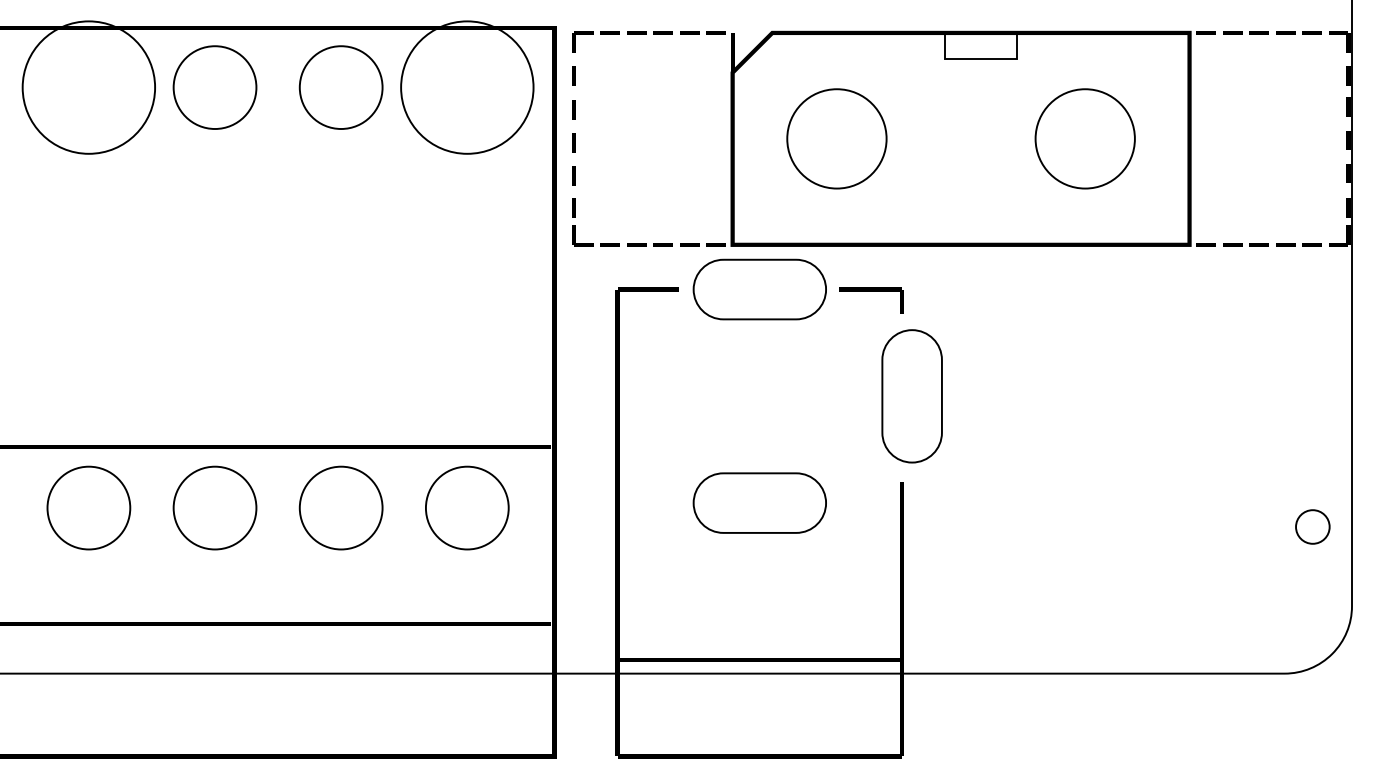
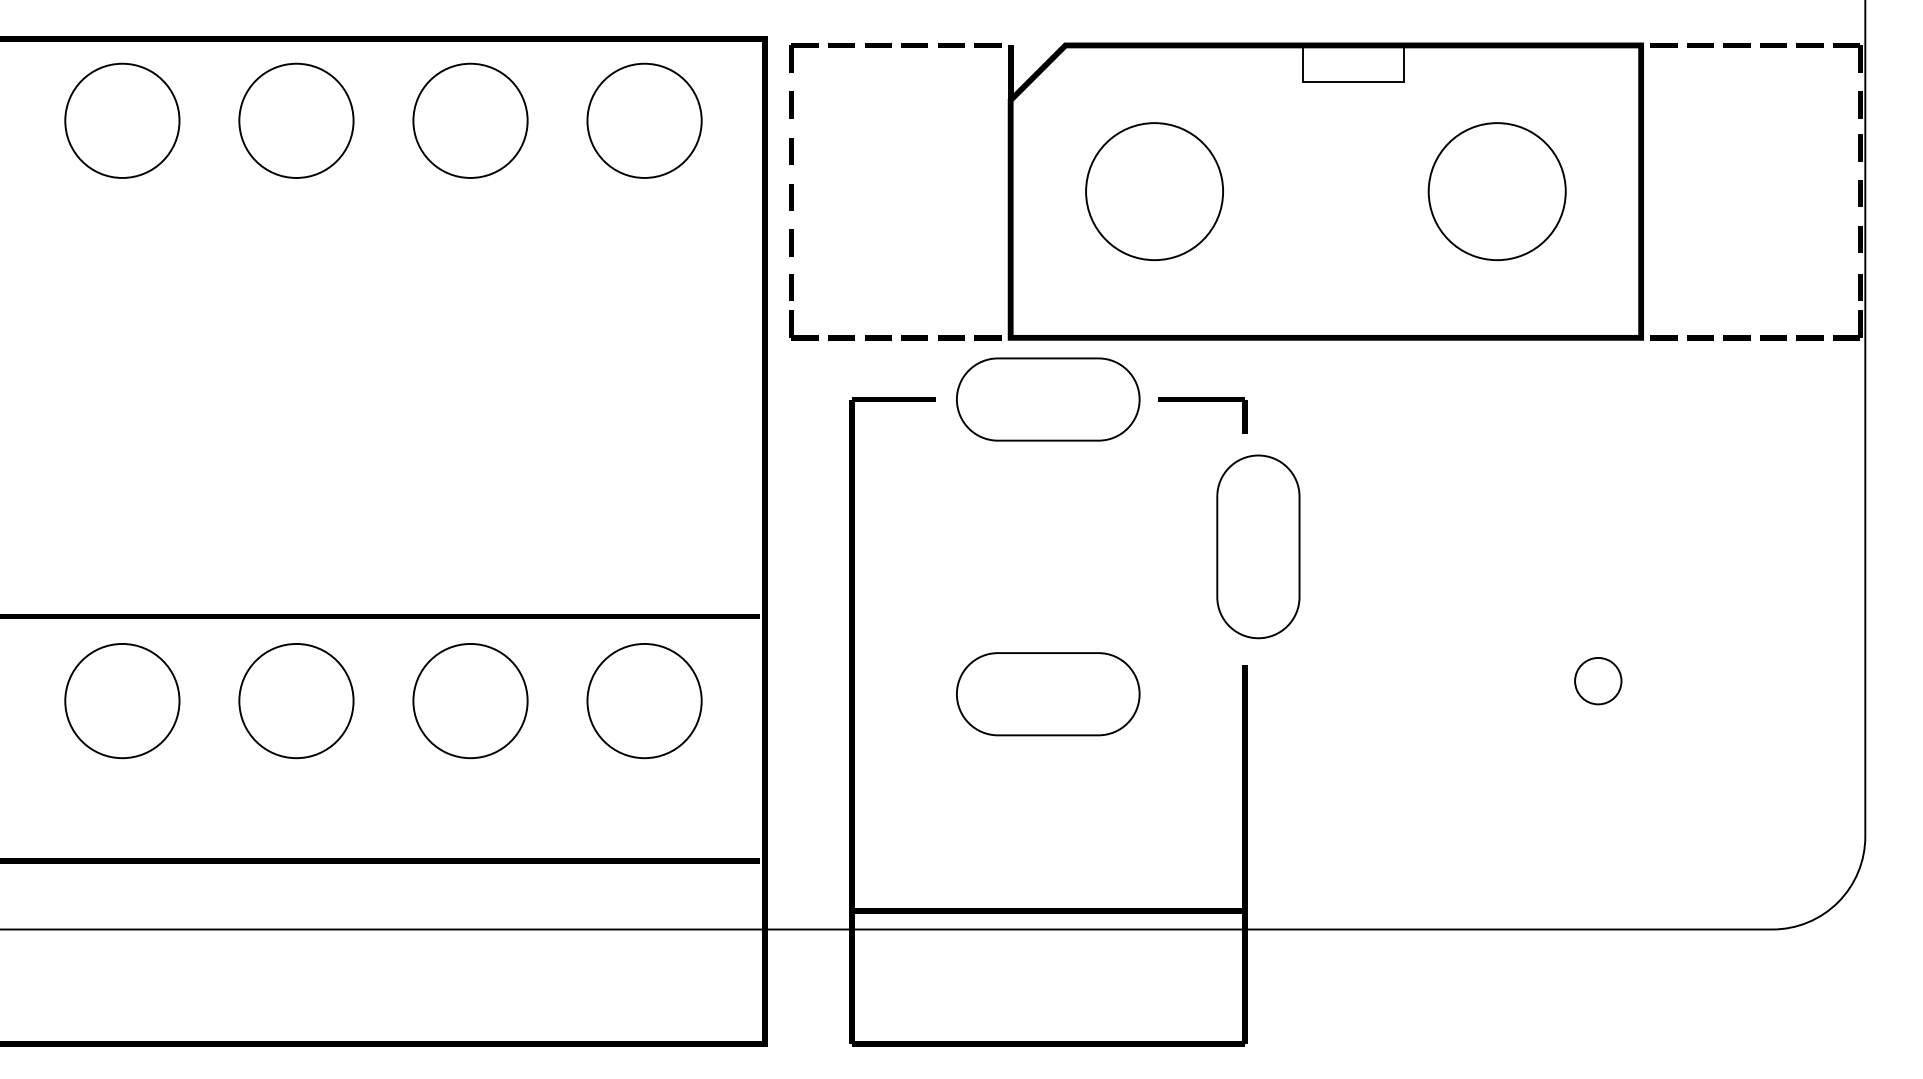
circle: (88, 87) -> (122, 120), size x0.62
circle: (467, 87) -> (644, 120), size x0.62
circle: (1312, 527) -> (1598, 681), moved

